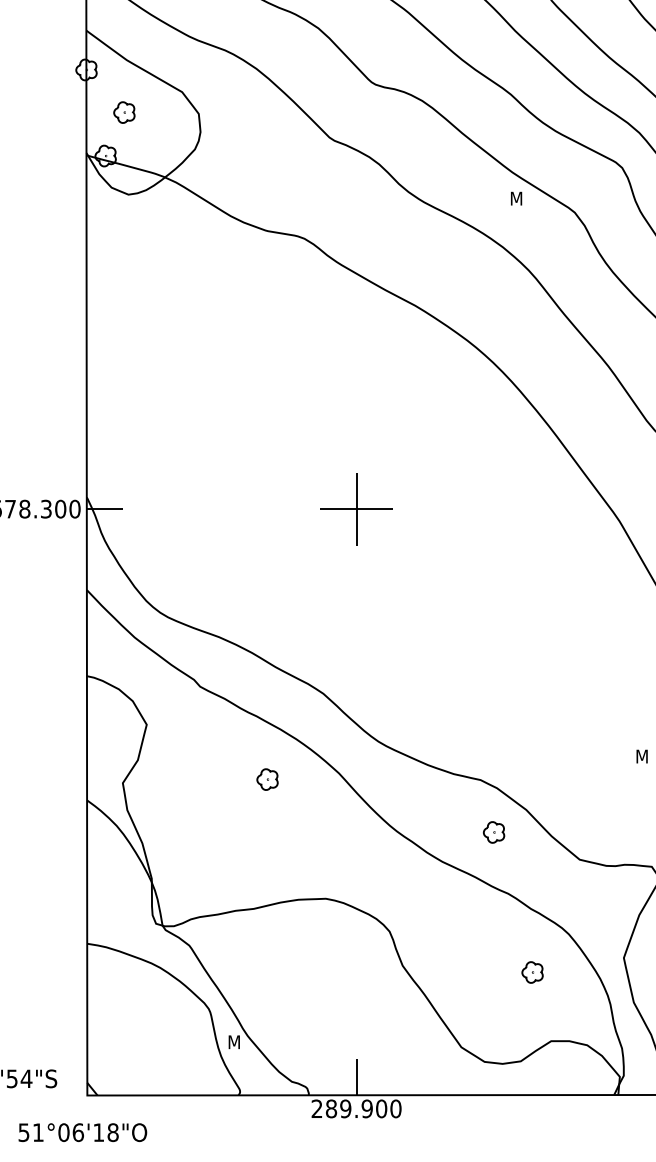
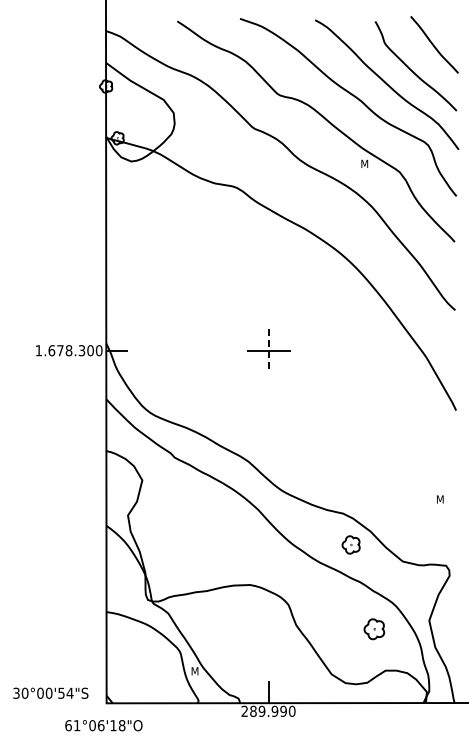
part: (123, 113) -> (128, 112), removed
line: (356, 508) -> (268, 350), solid -> dashed
part: (268, 779) -> (215, 513), removed
part: (494, 833) -> (351, 545), size x1.4
part: (532, 972) -> (374, 629), size x1.6
text: (381, 1109) -> (283, 711), 289.900 -> 289.990
text: (23, 1132) -> (68, 725), 51°06'18"O -> 61°06'18"O

